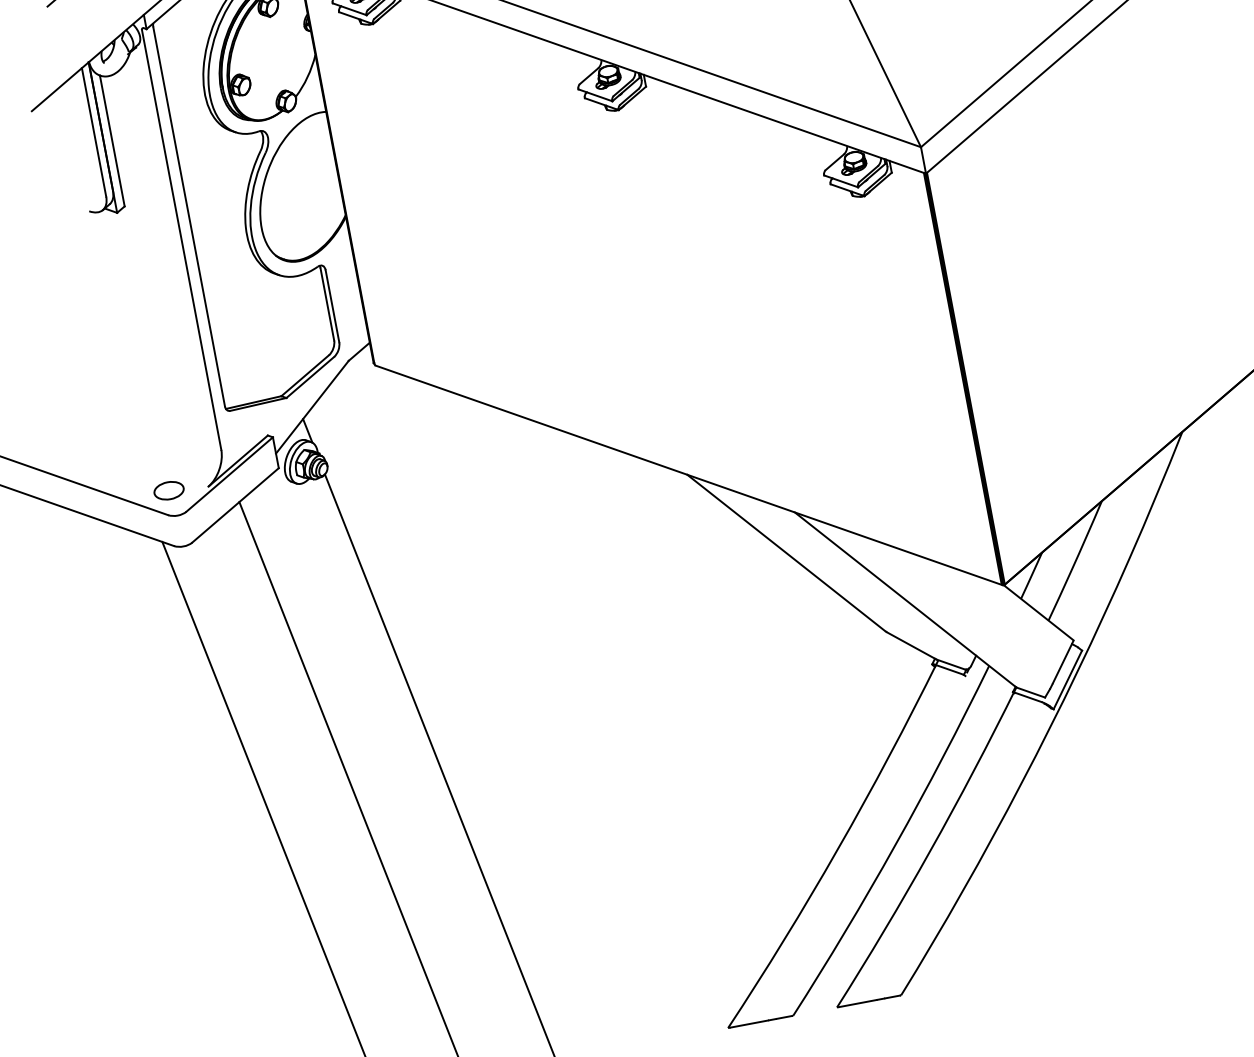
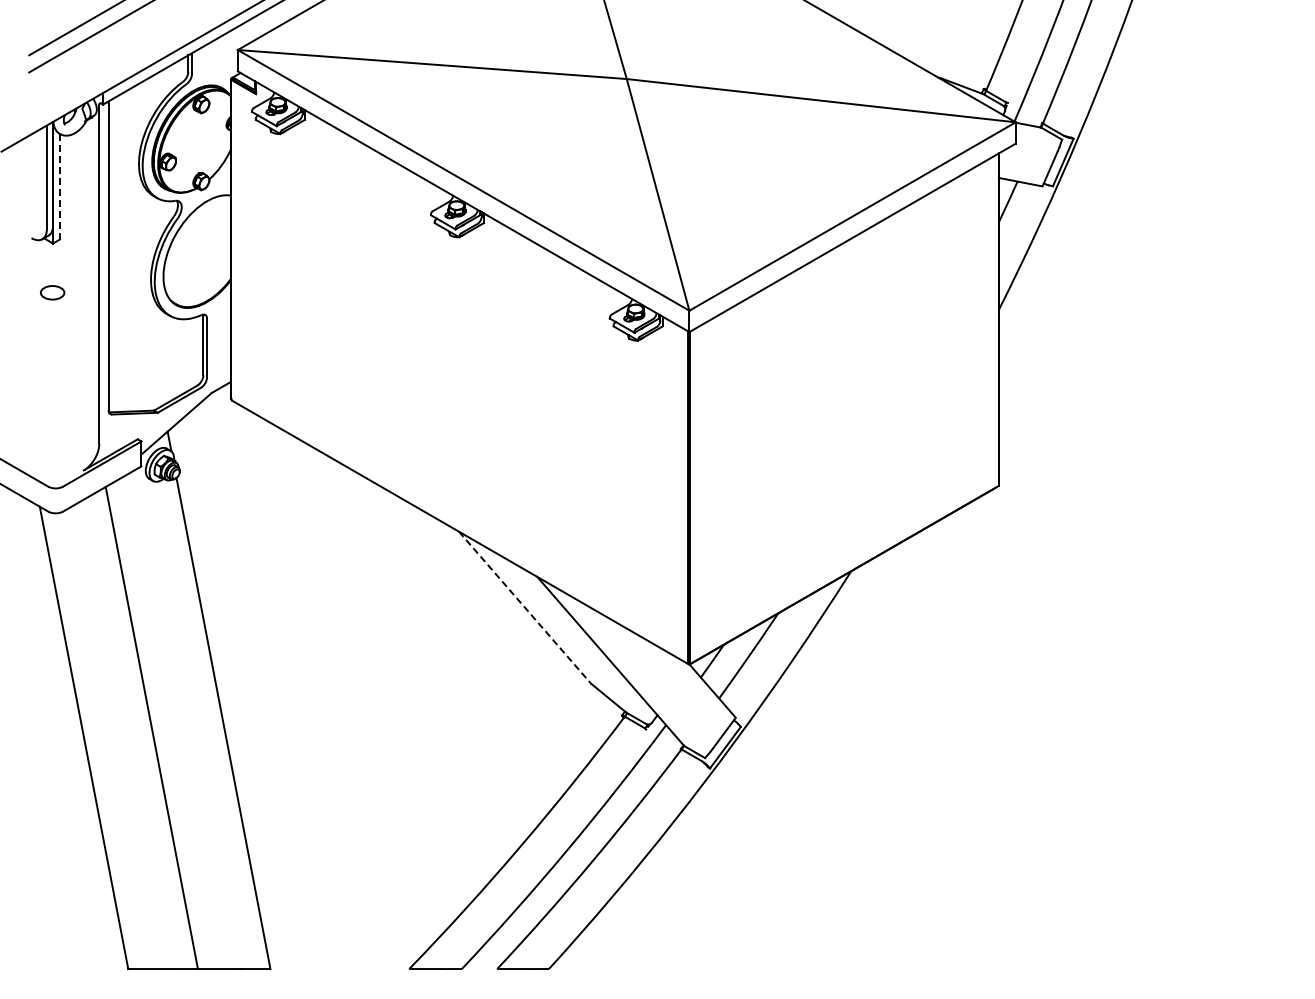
line: (111, 140) -> (59, 186), solid -> dashed
part: (168, 490) -> (52, 292), moved
line: (786, 553) -> (524, 607), solid -> dashed

